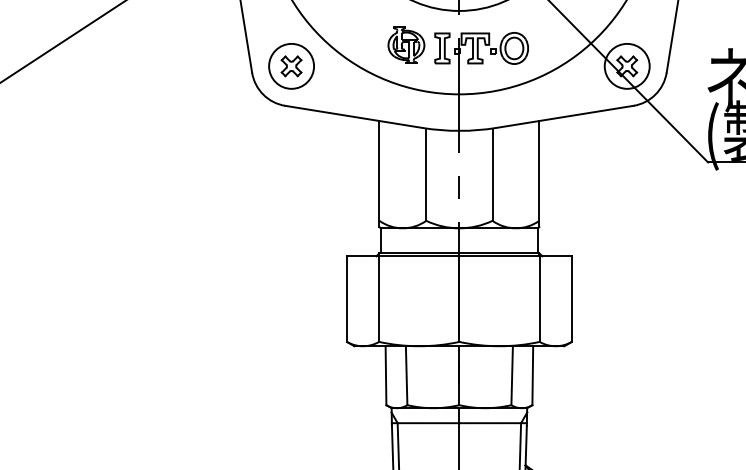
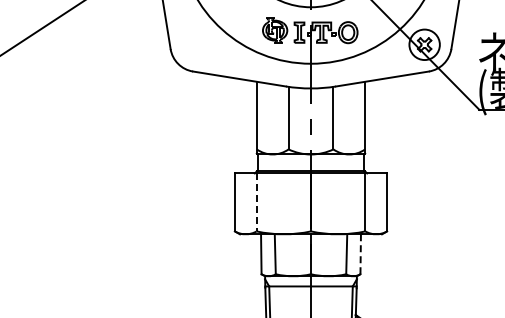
part: (291, 65) -> (197, 44), removed
line: (378, 299) -> (256, 202), solid -> dashed
line: (532, 376) -> (360, 254), solid -> dashed

